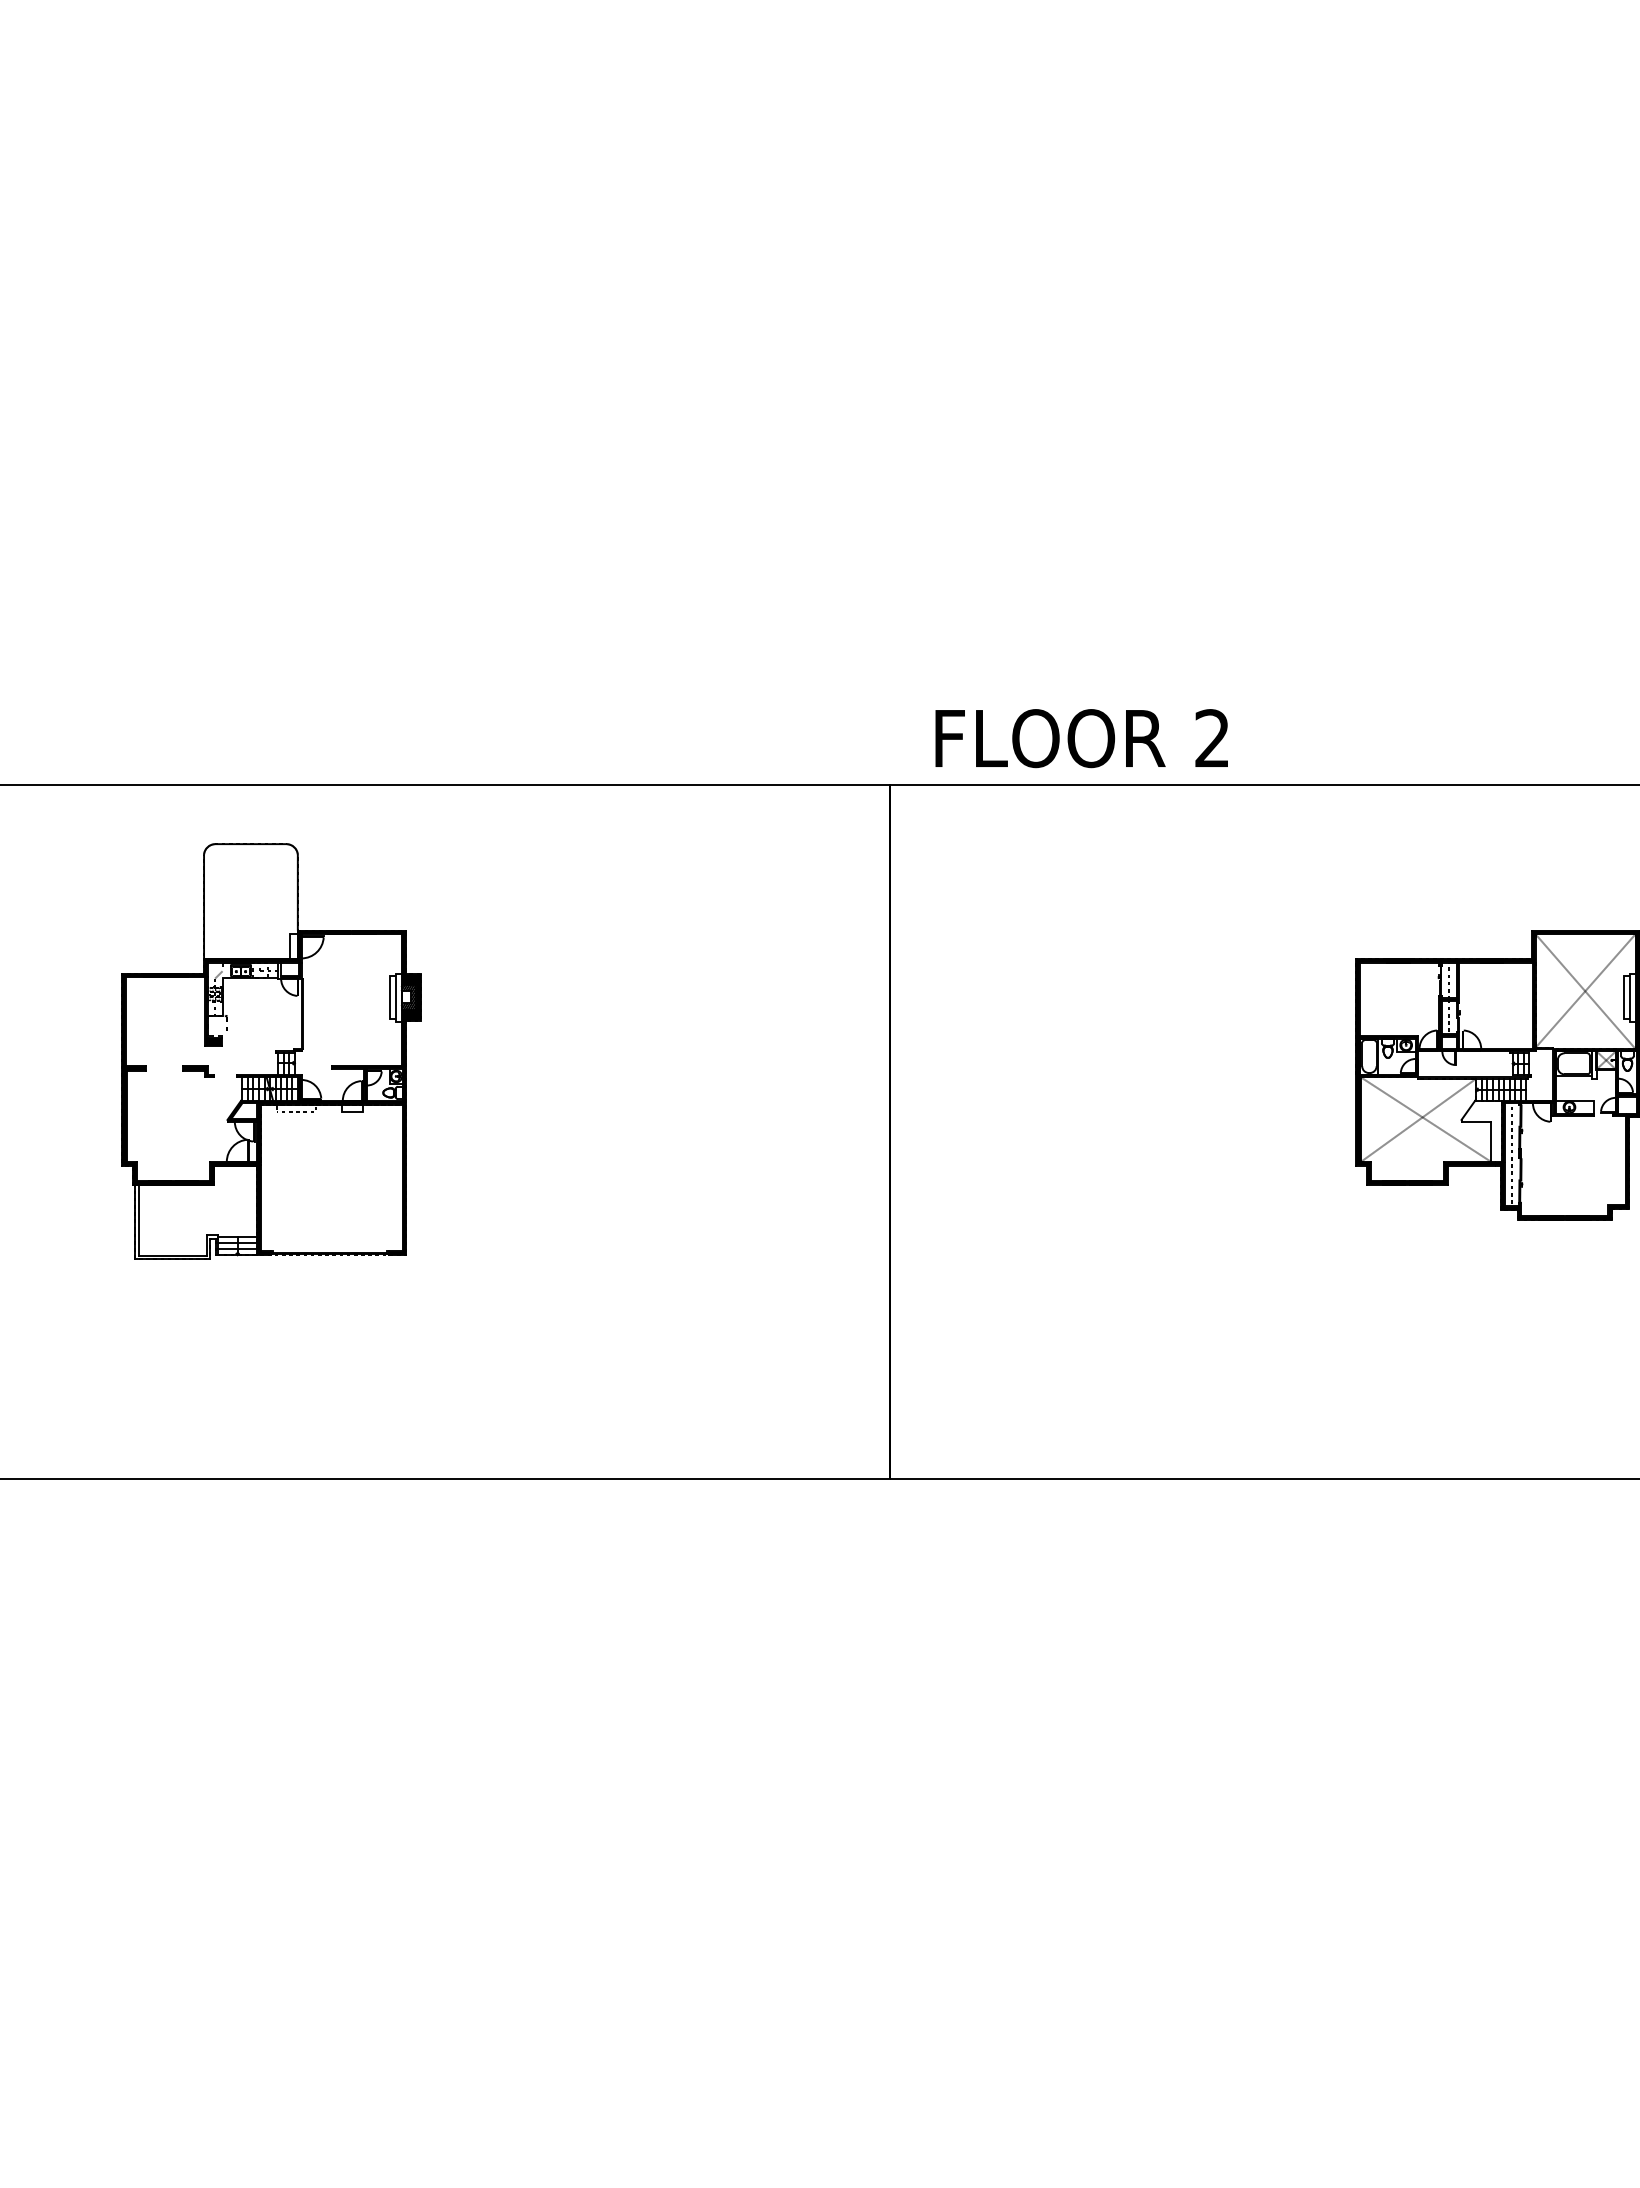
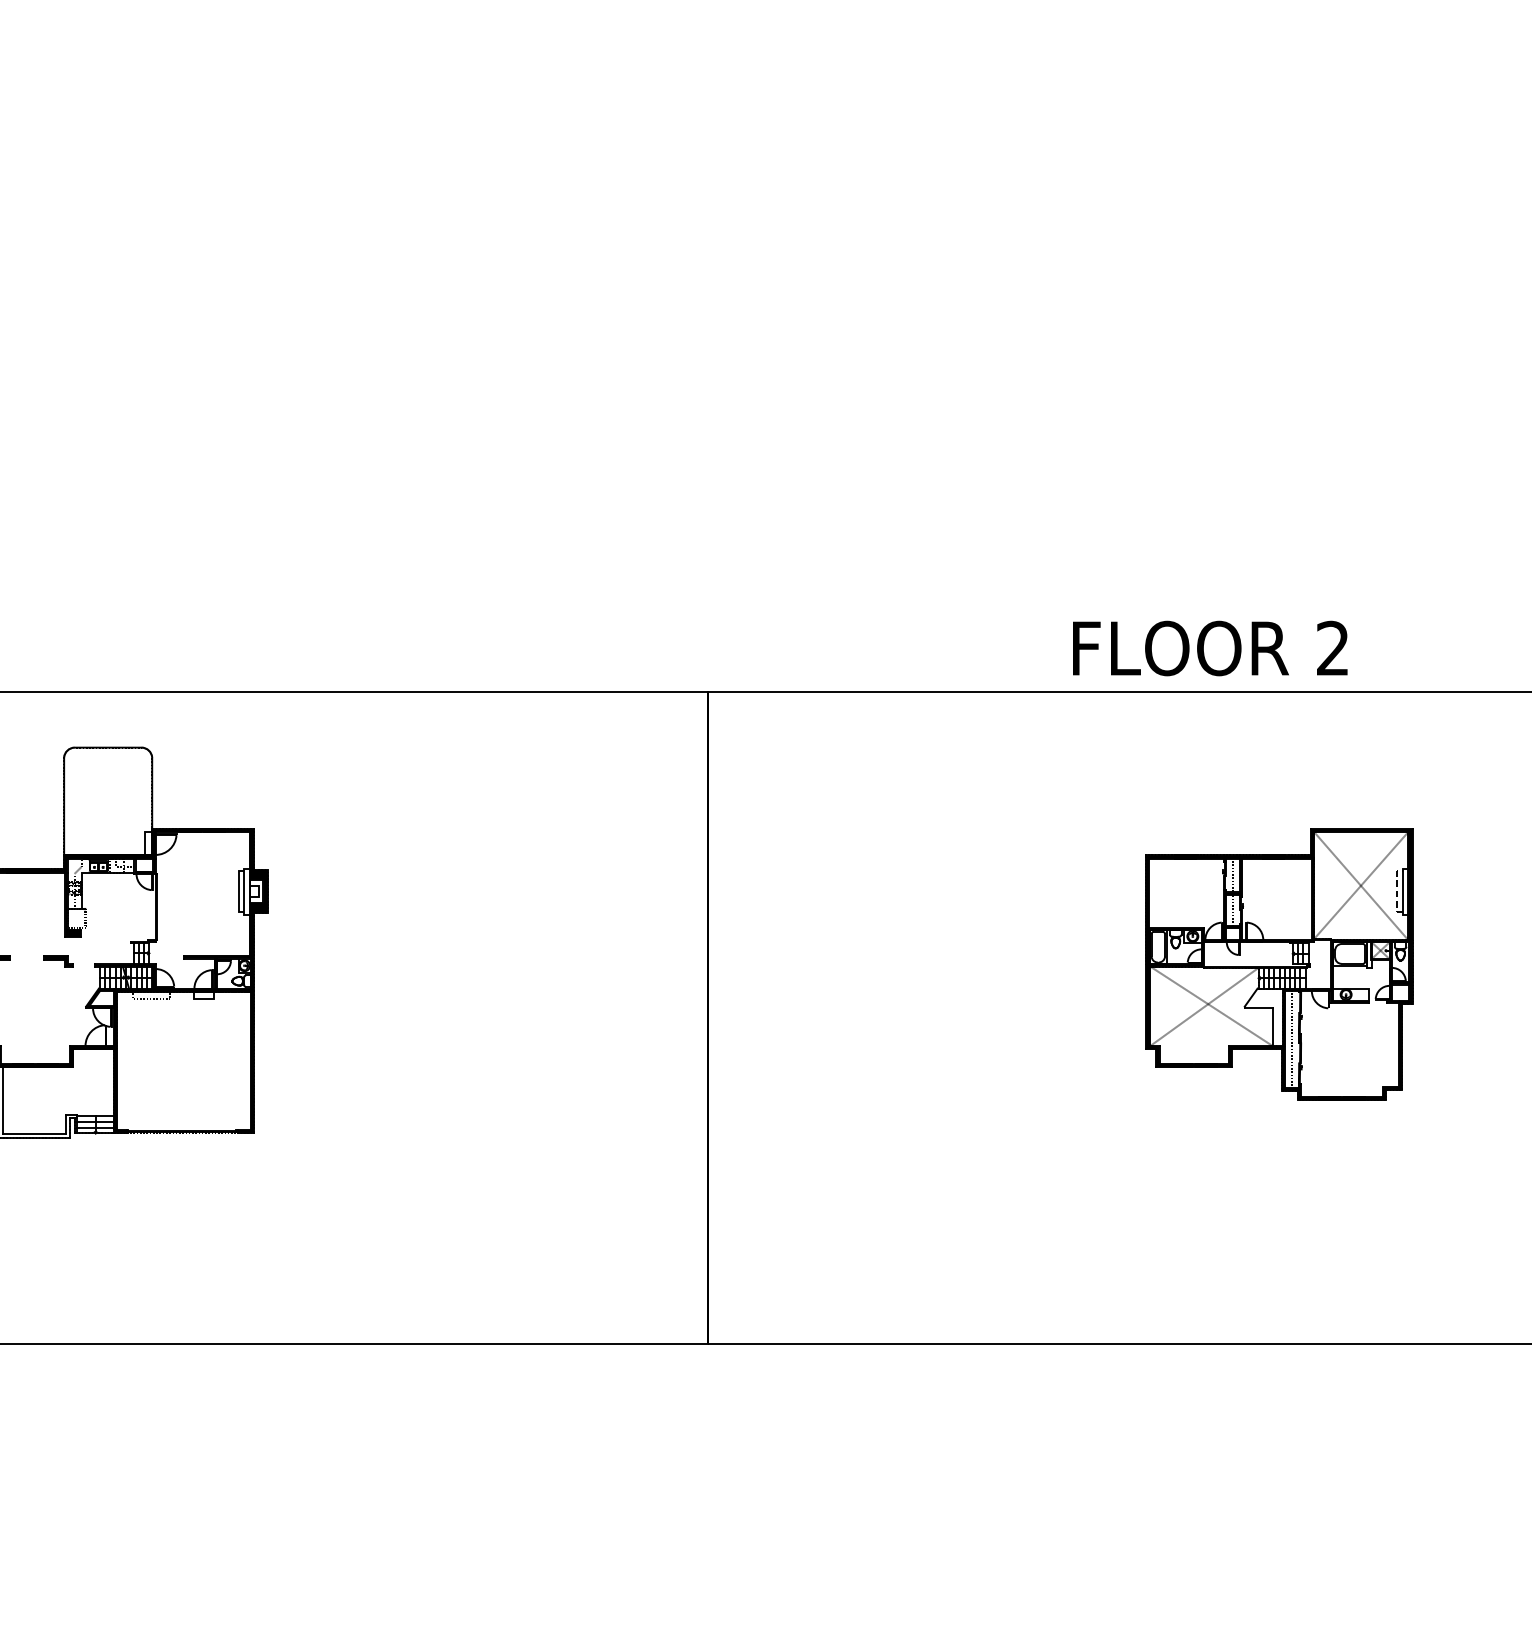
text: (1081, 738) -> (1210, 648), moved
hatch: (408, 996) -> (256, 890), removed
line: (1623, 997) -> (1396, 891), solid -> dashed

